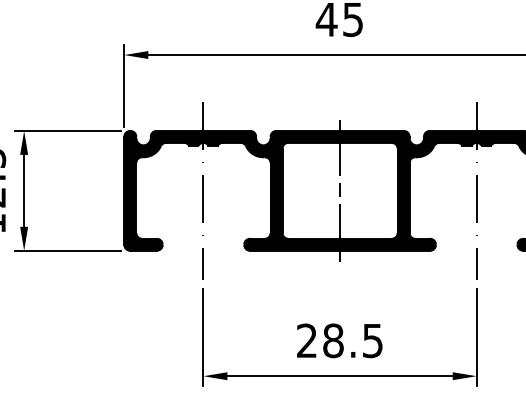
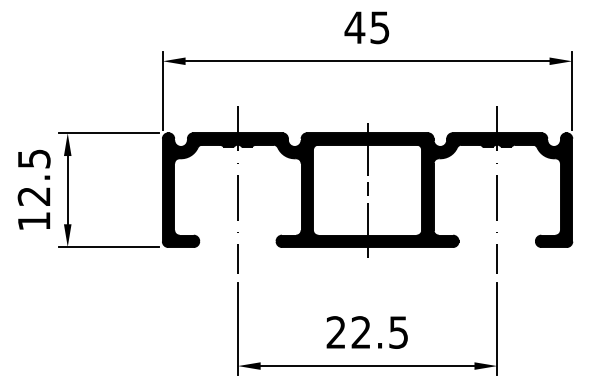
text: (333, 340) -> (361, 332), 28.5 -> 22.5

